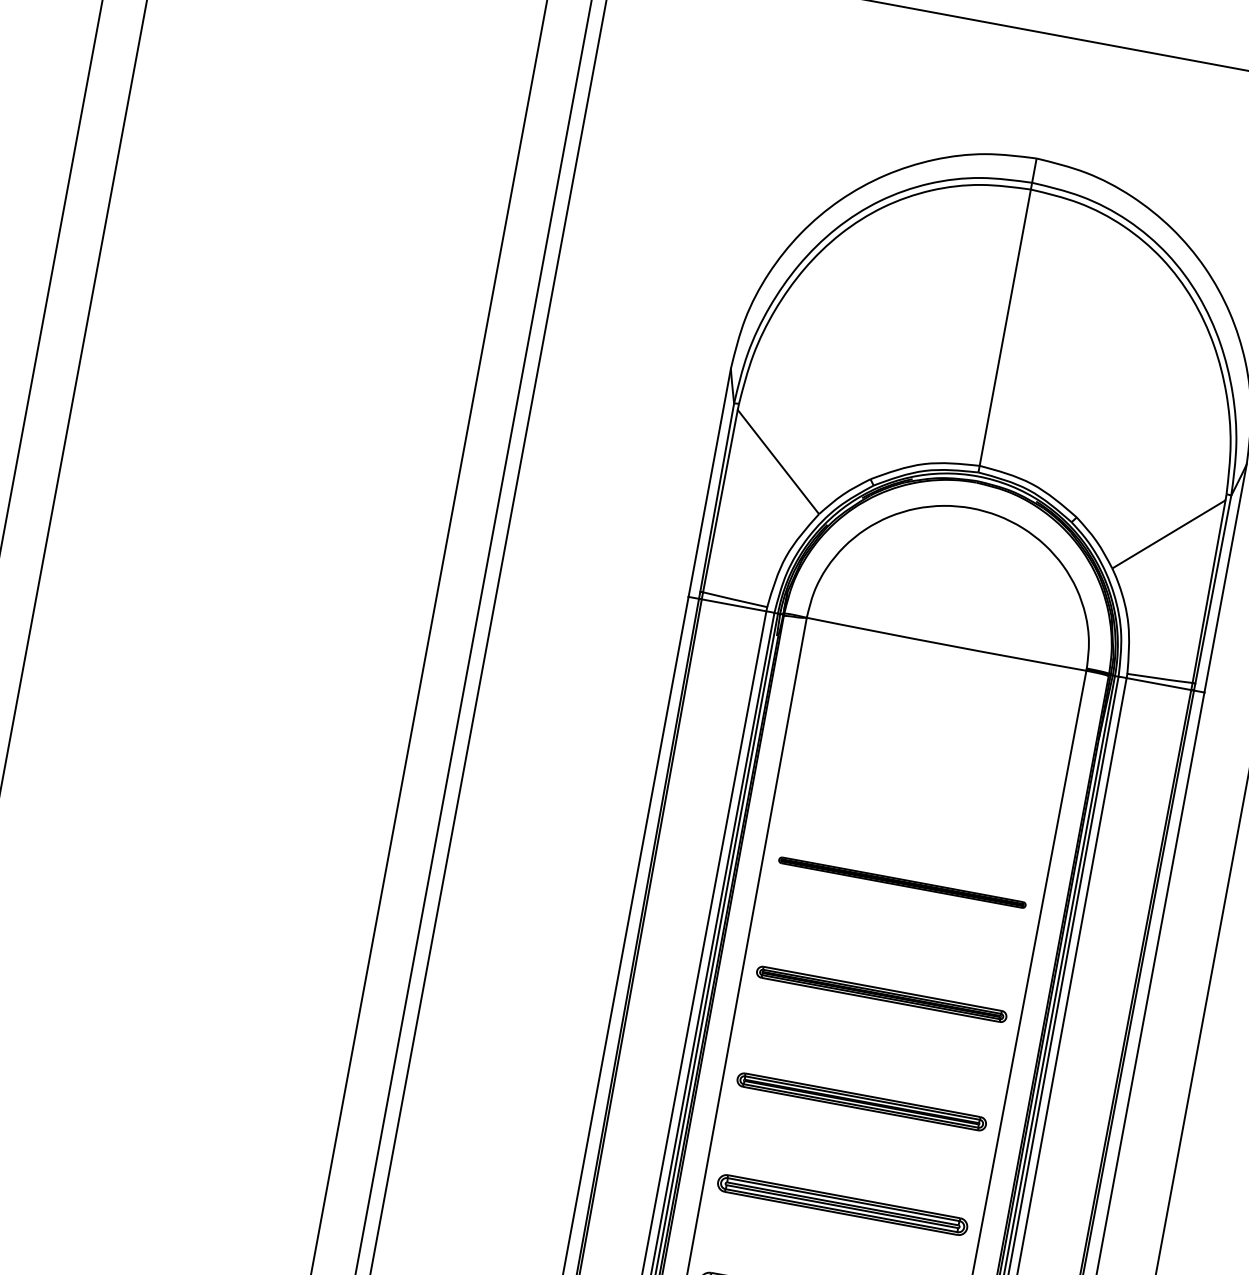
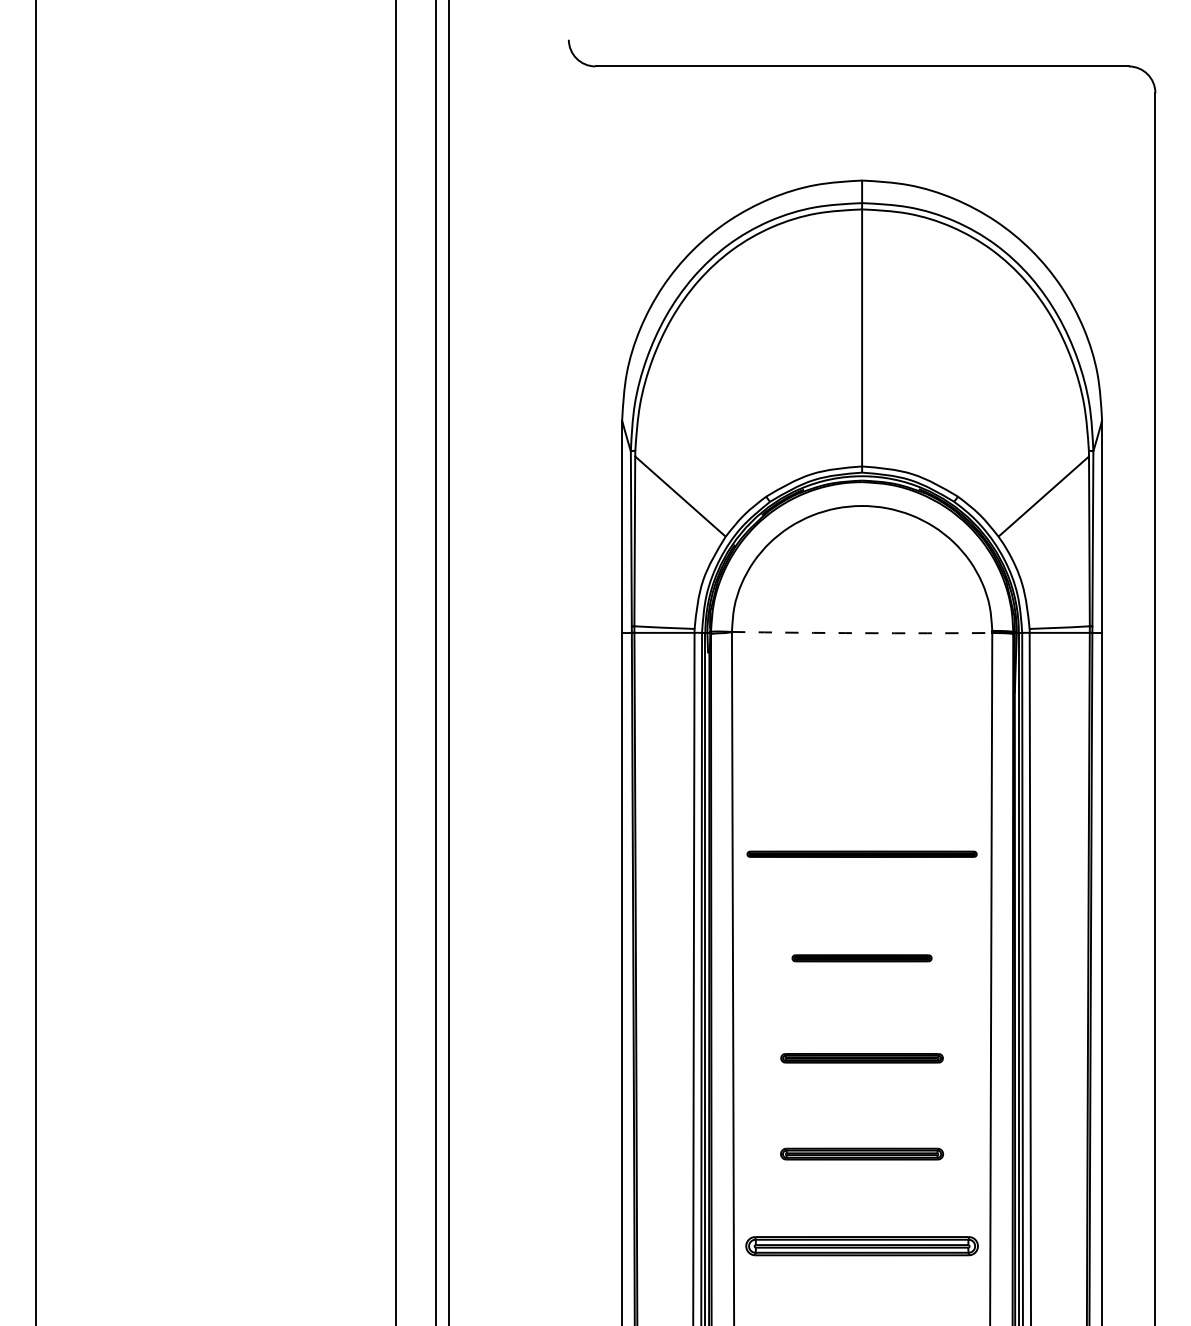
arc: (946, 645) -> (862, 633), solid -> dashed
part: (880, 994) -> (861, 958), size x0.6
part: (861, 1102) -> (861, 1058), size x0.7
part: (842, 1204) -> (861, 1153), size x0.7

